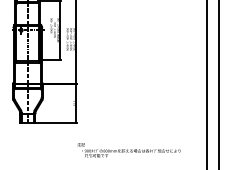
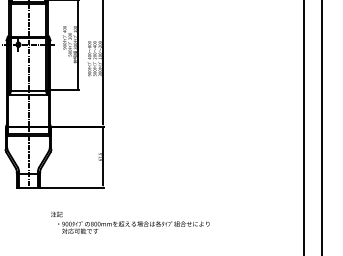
text: (128, 150) -> (129, 223), moved

